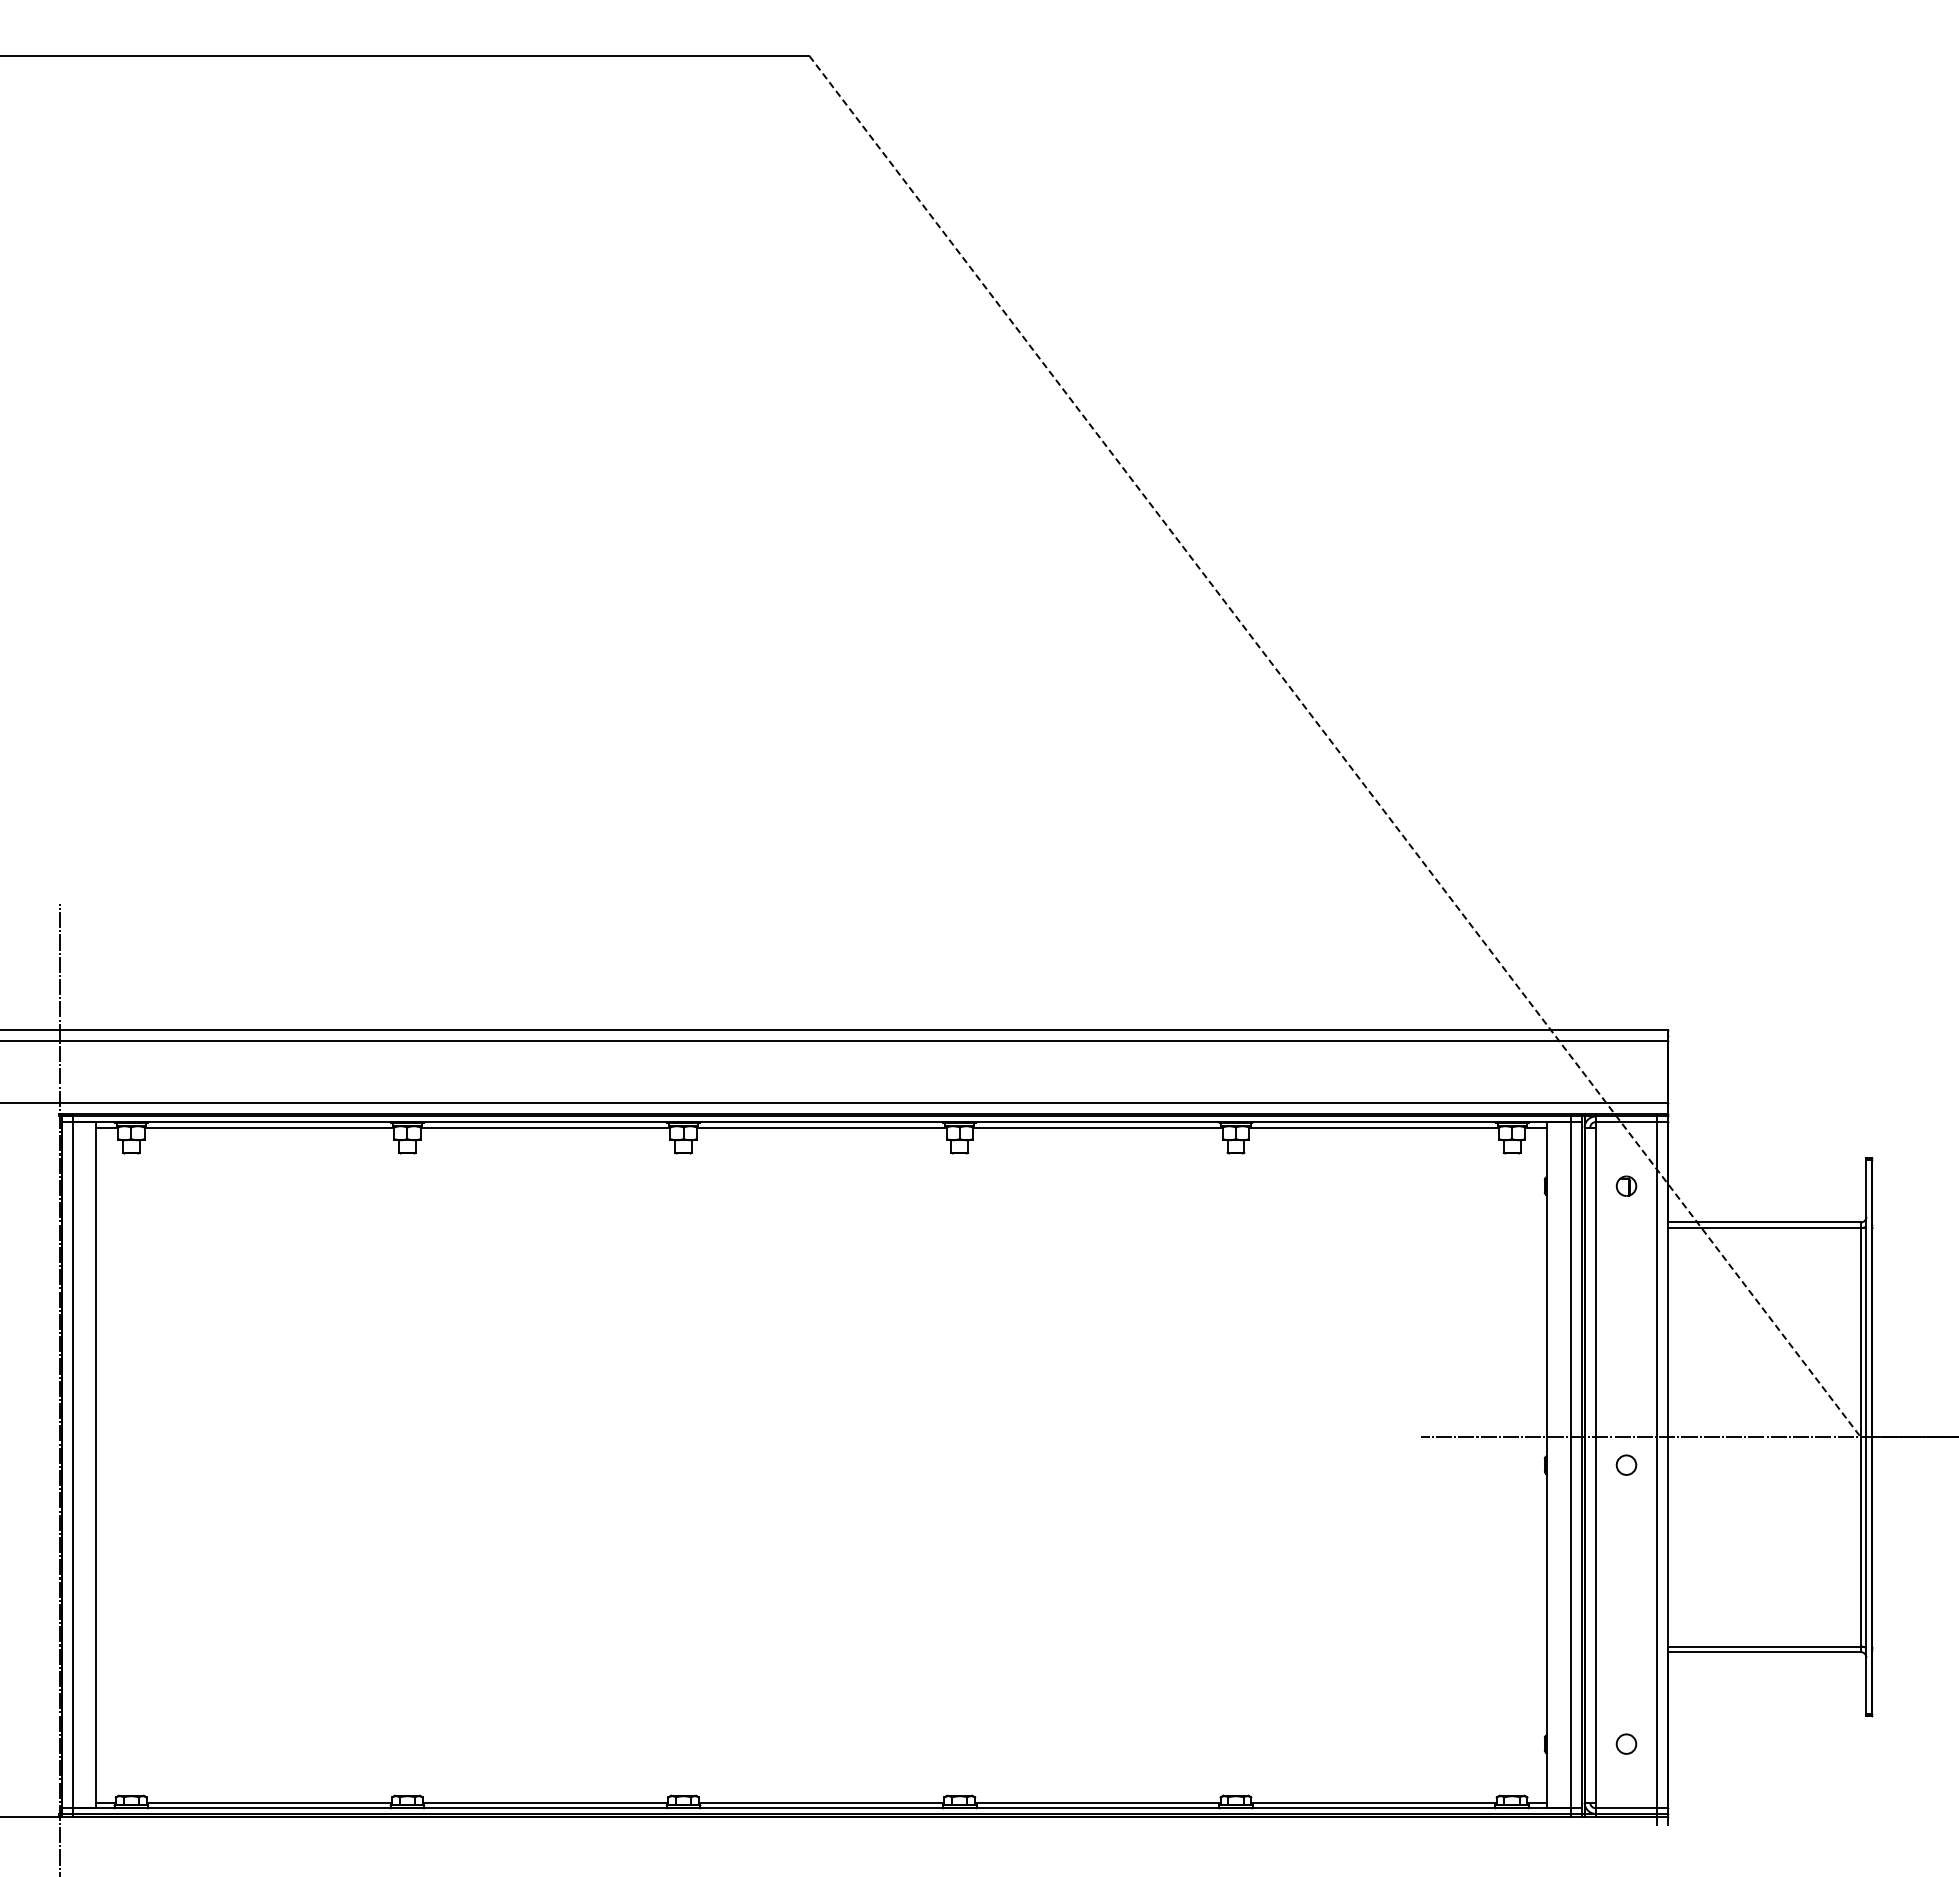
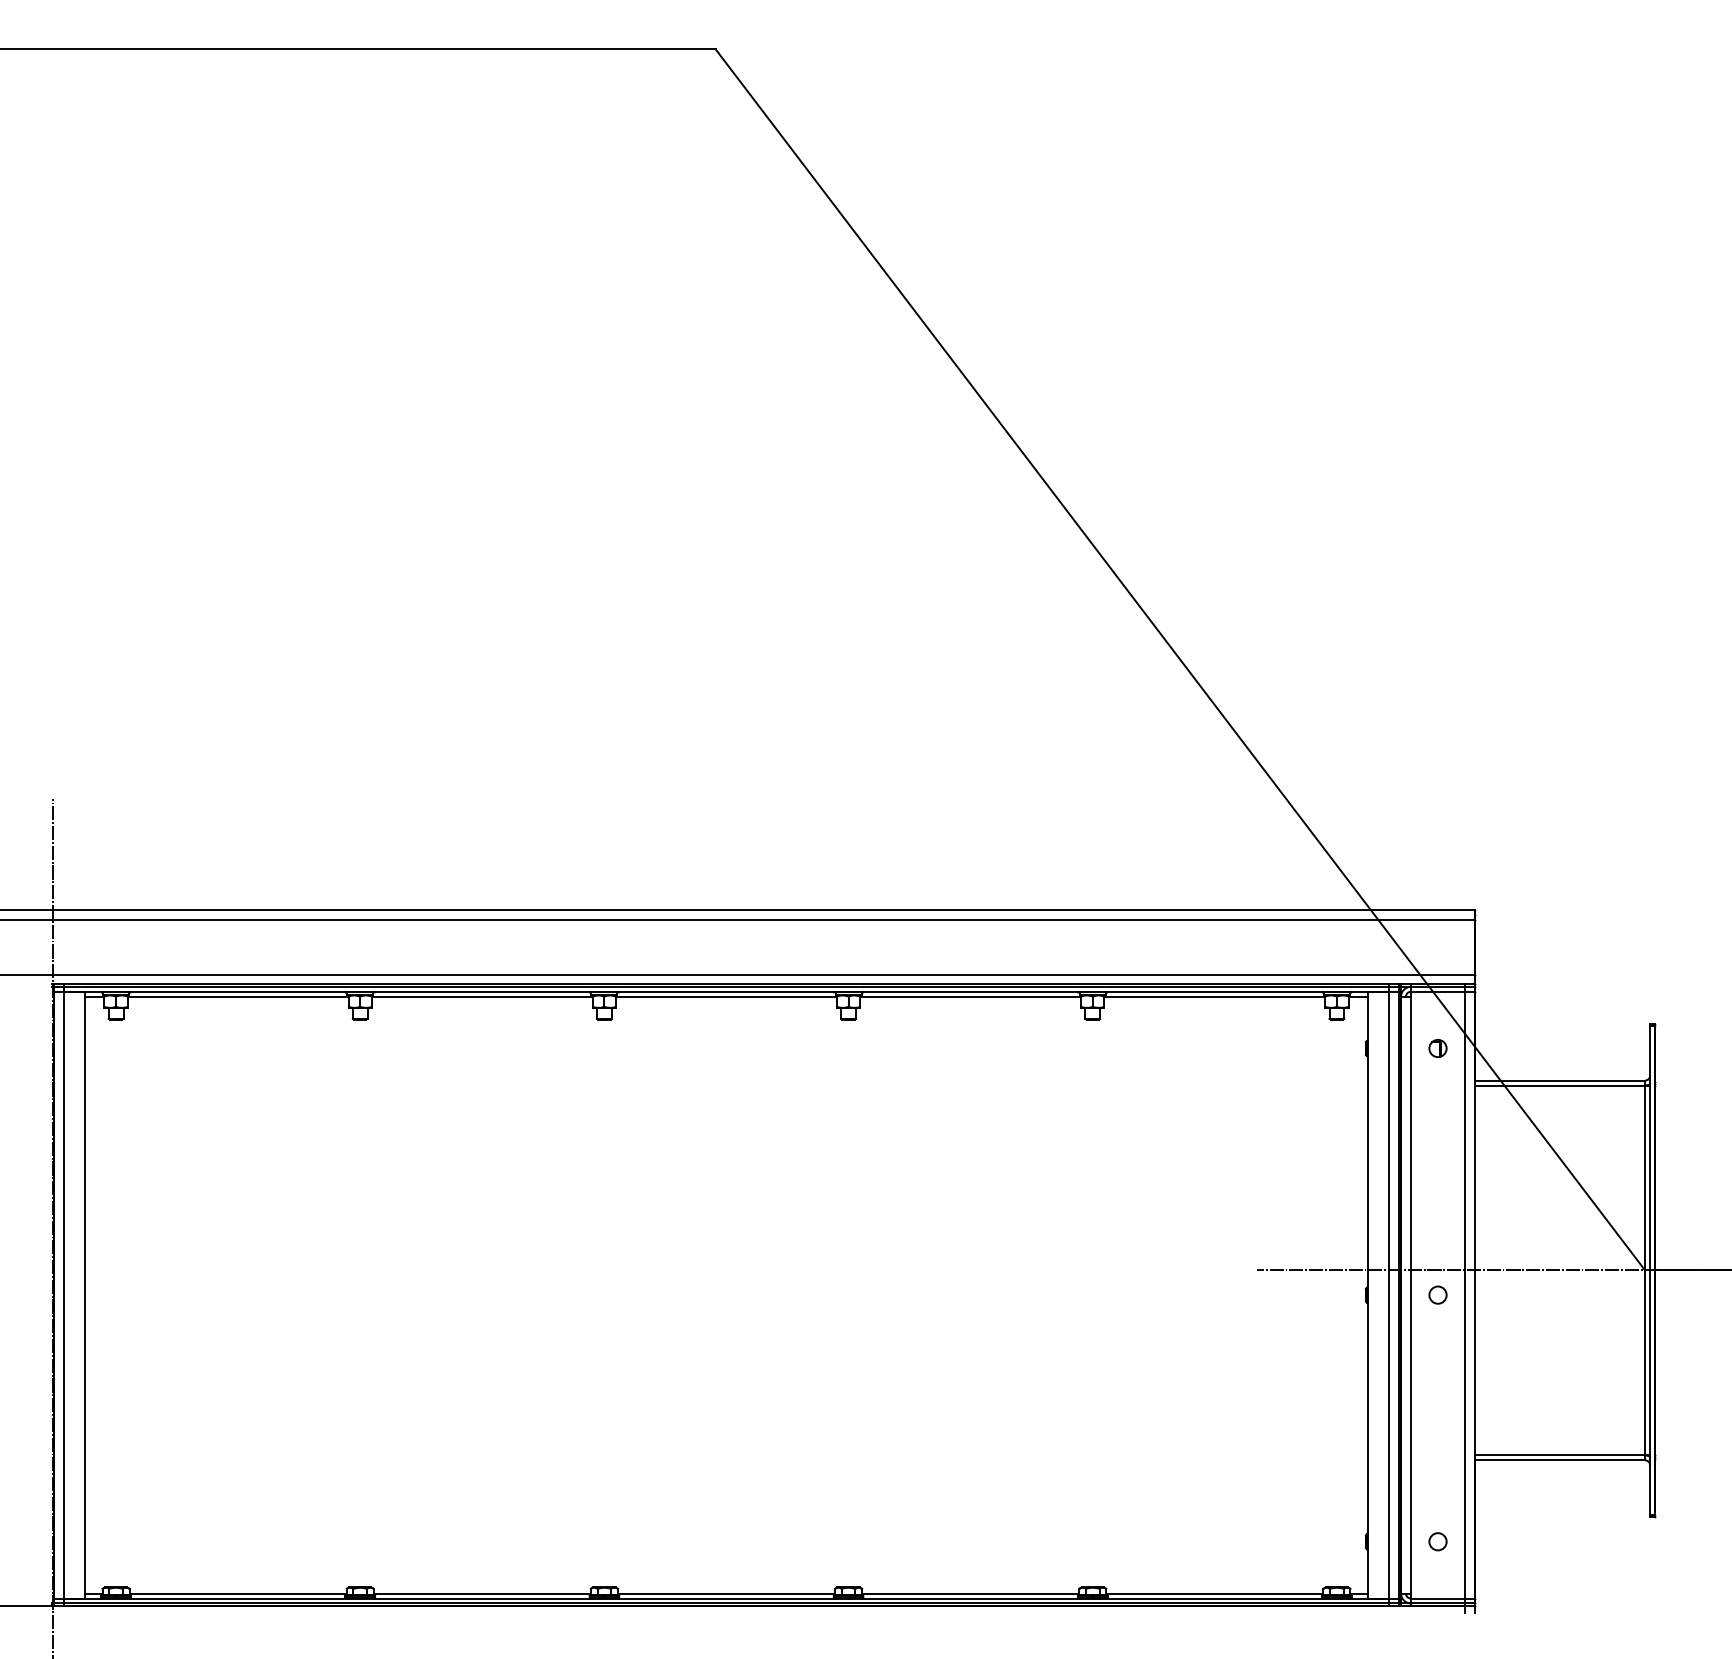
line: (1335, 746) -> (1180, 659), dashed -> solid

